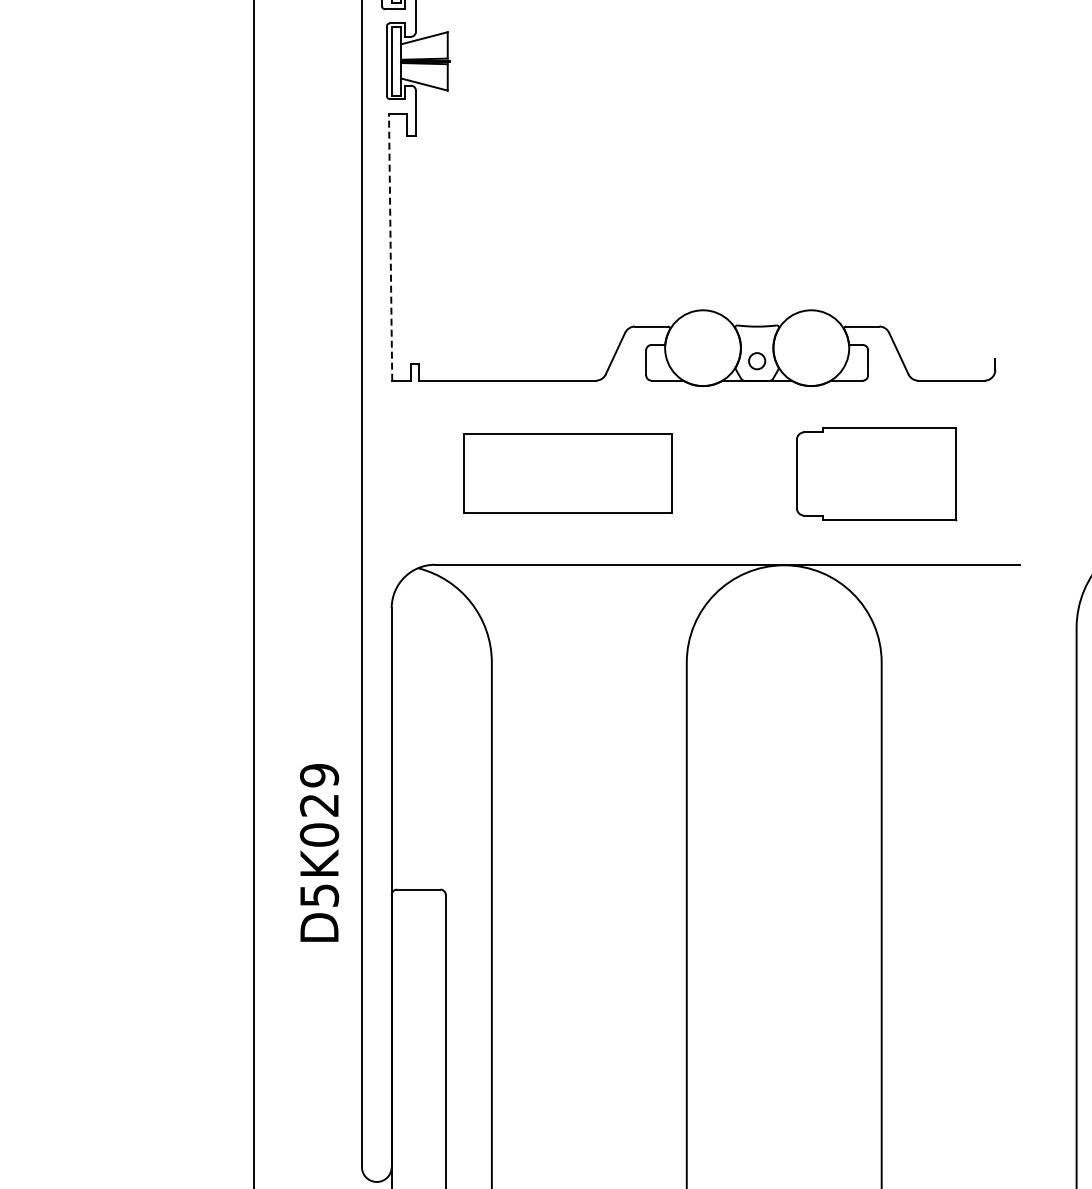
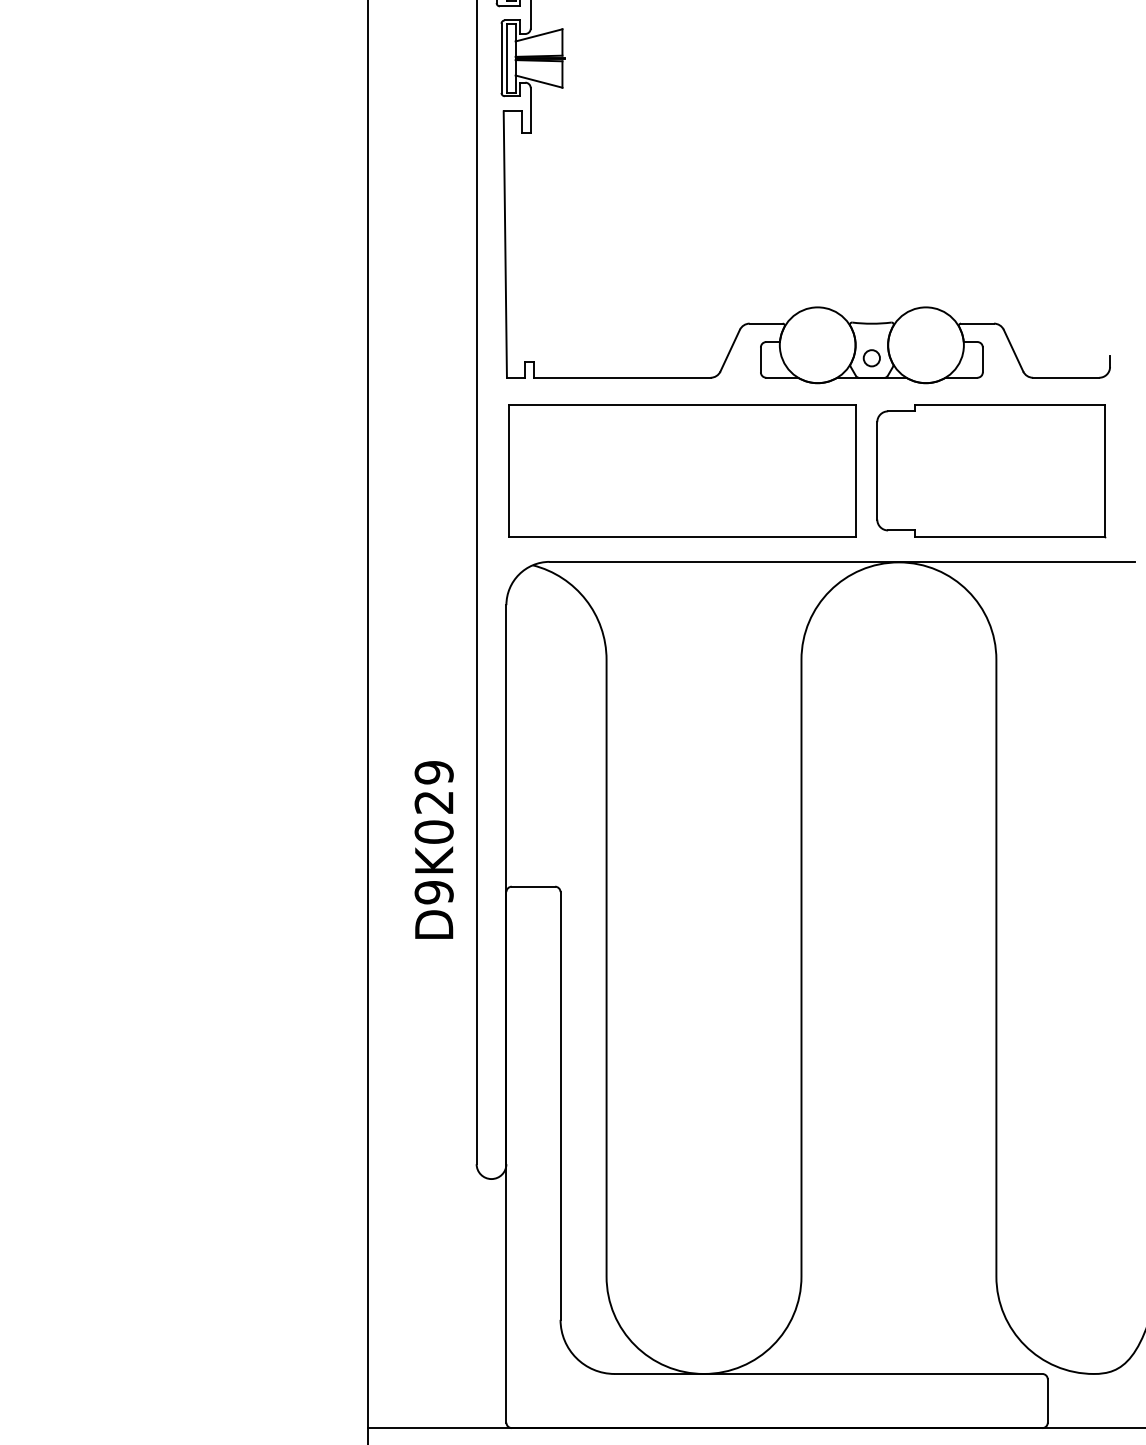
line: (390, 247) -> (505, 244), dashed -> solid
part: (567, 473) -> (682, 470), size x1.67
part: (876, 474) -> (991, 471), size x1.43
text: (318, 895) -> (433, 892), D5K029 -> D9K029

